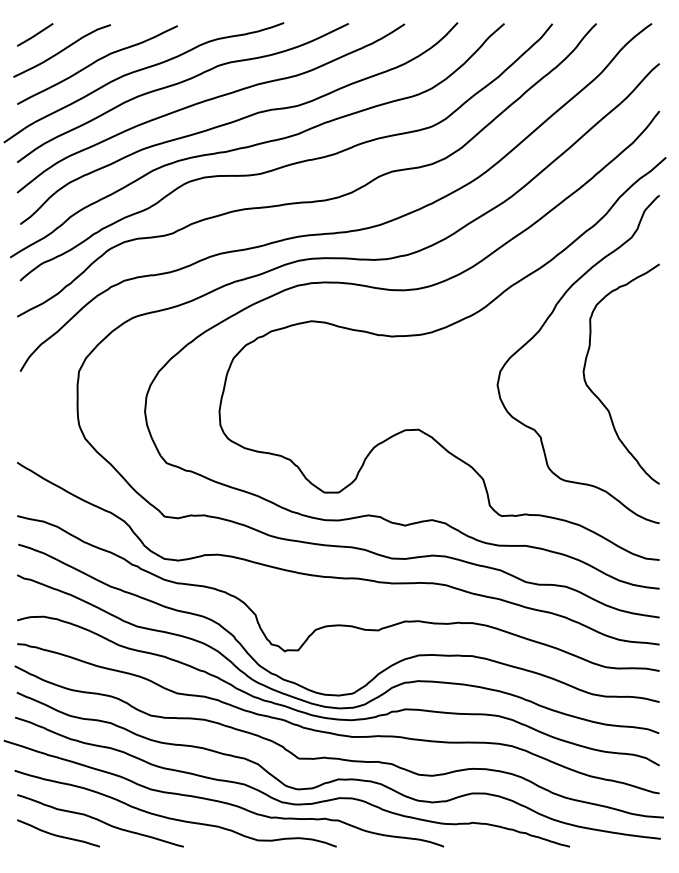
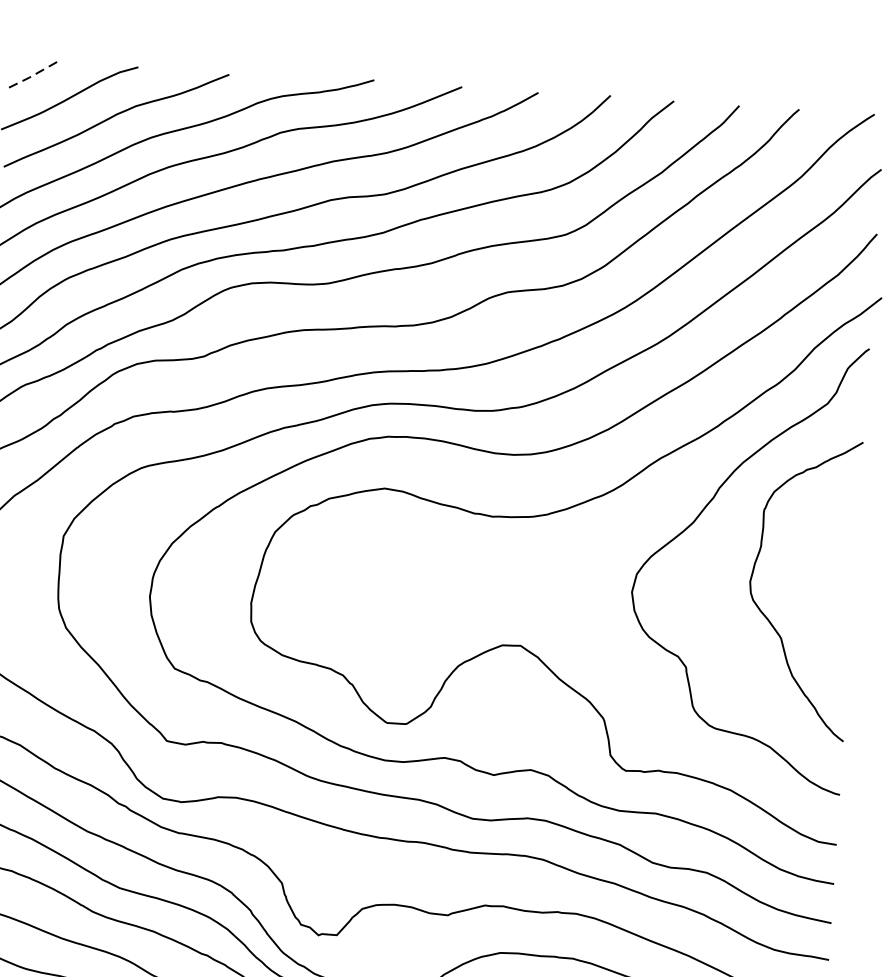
line: (35, 35) -> (34, 74), solid -> dashed

